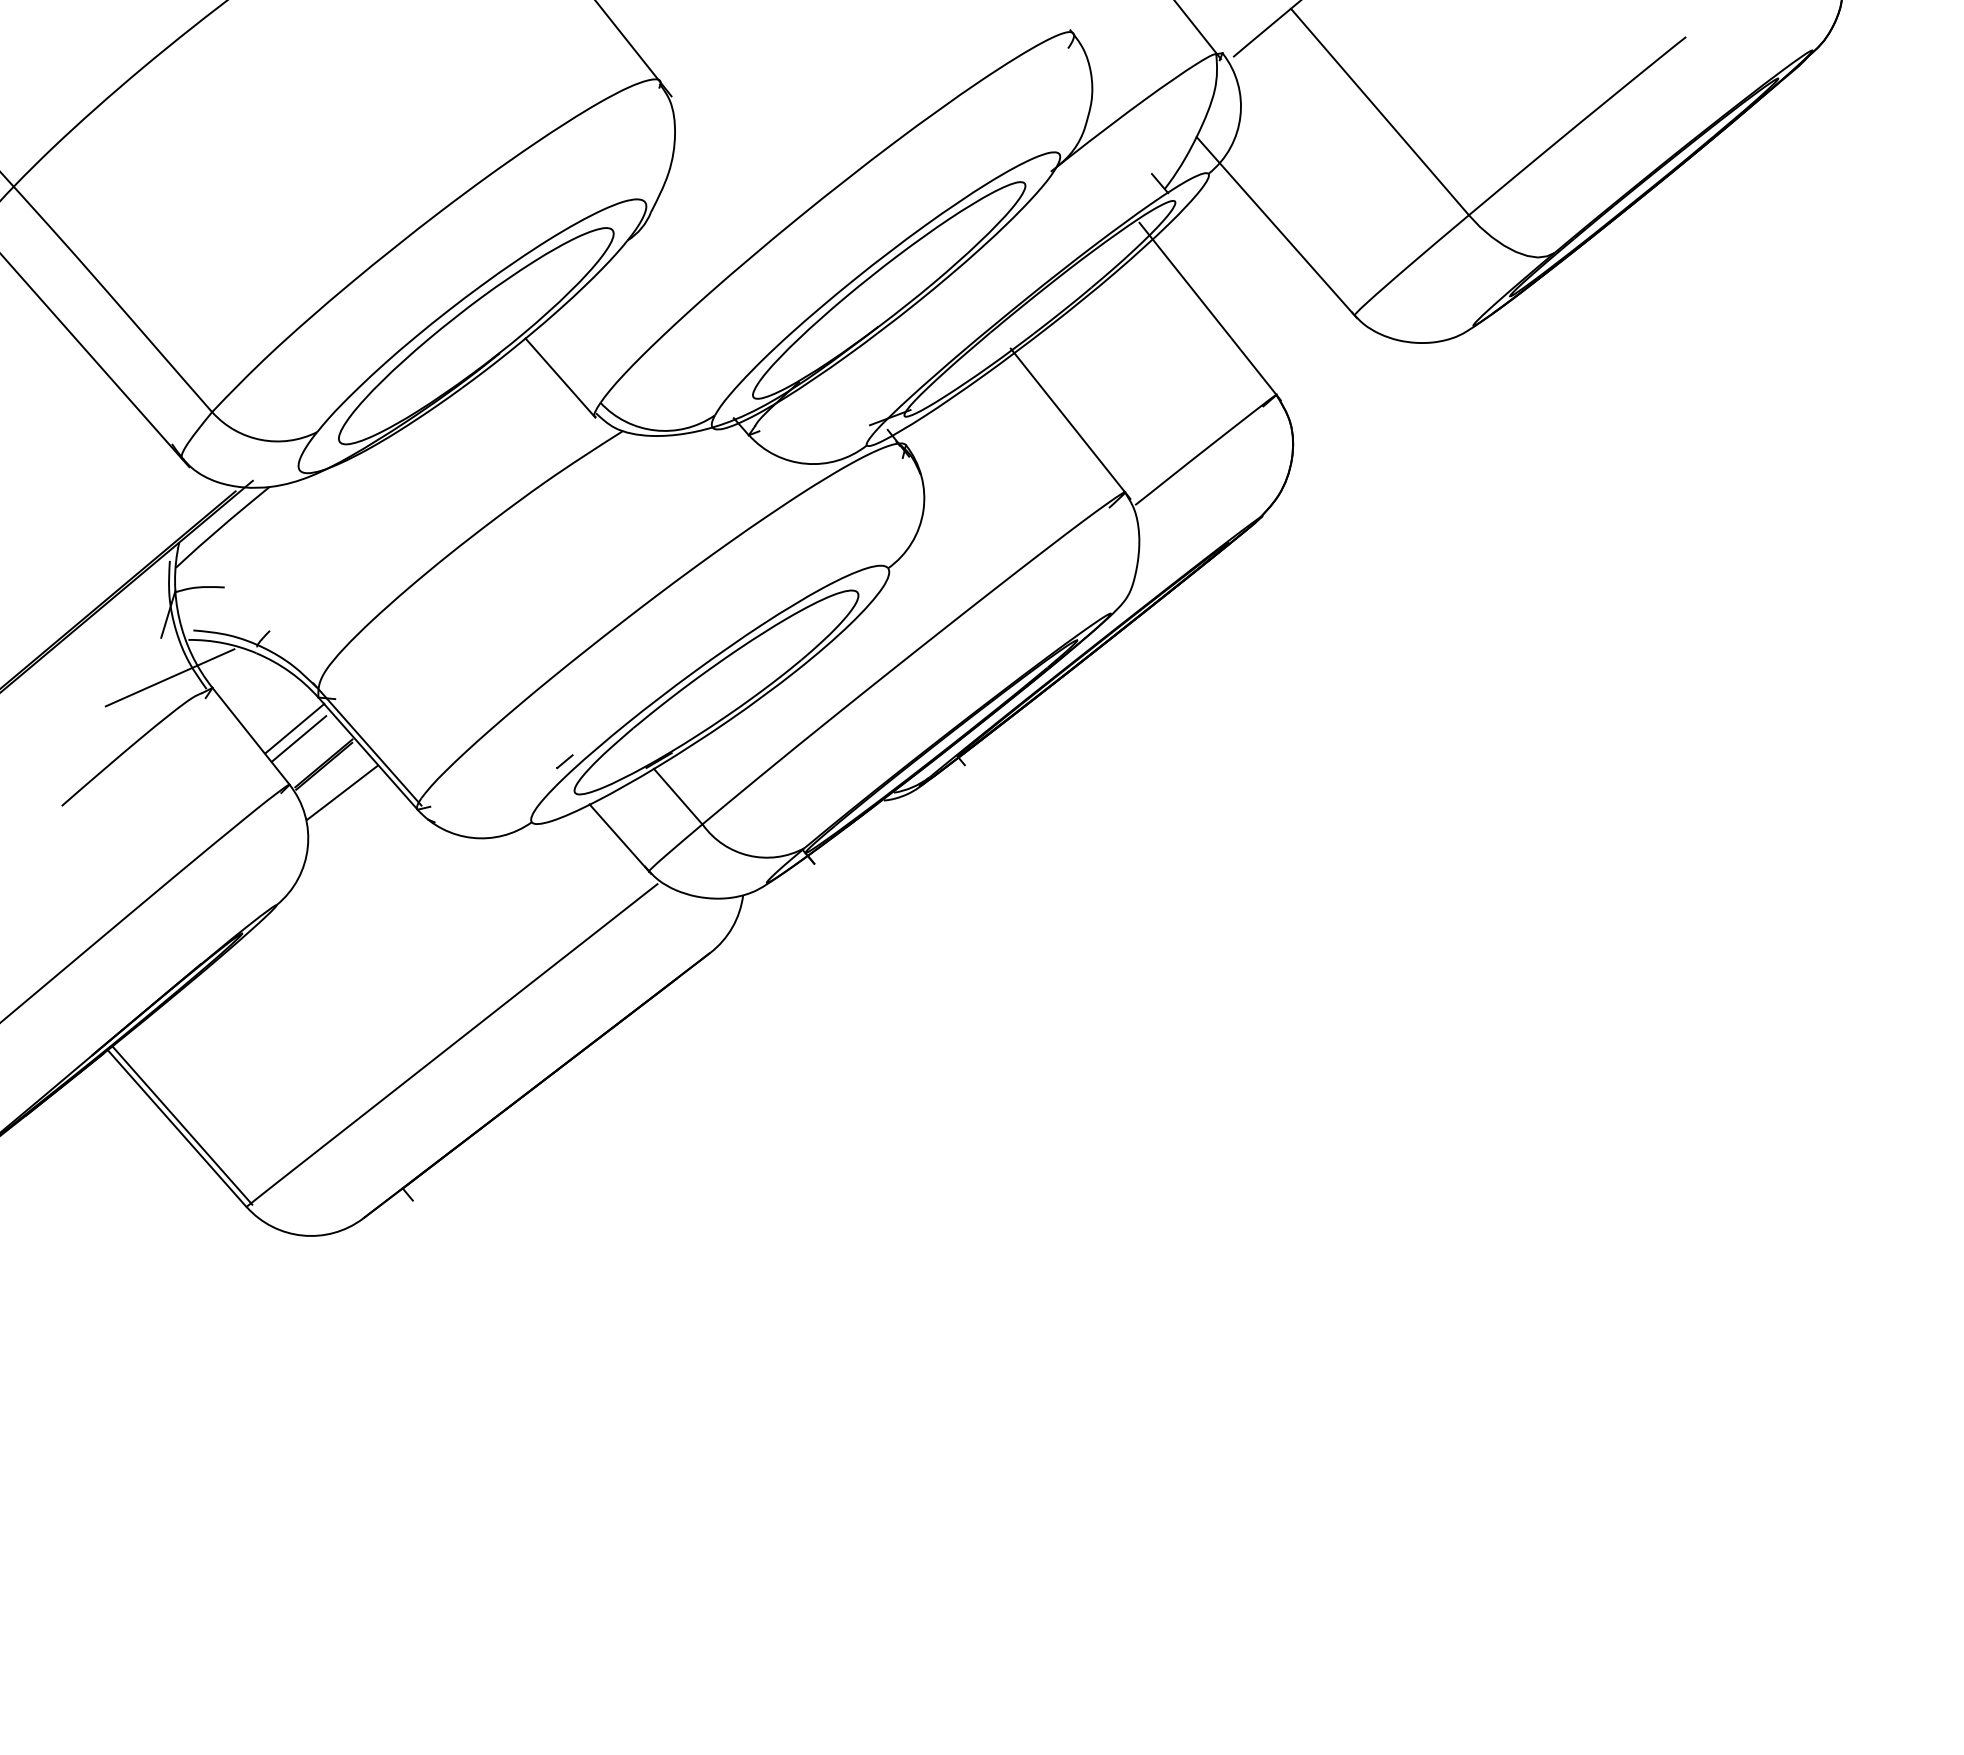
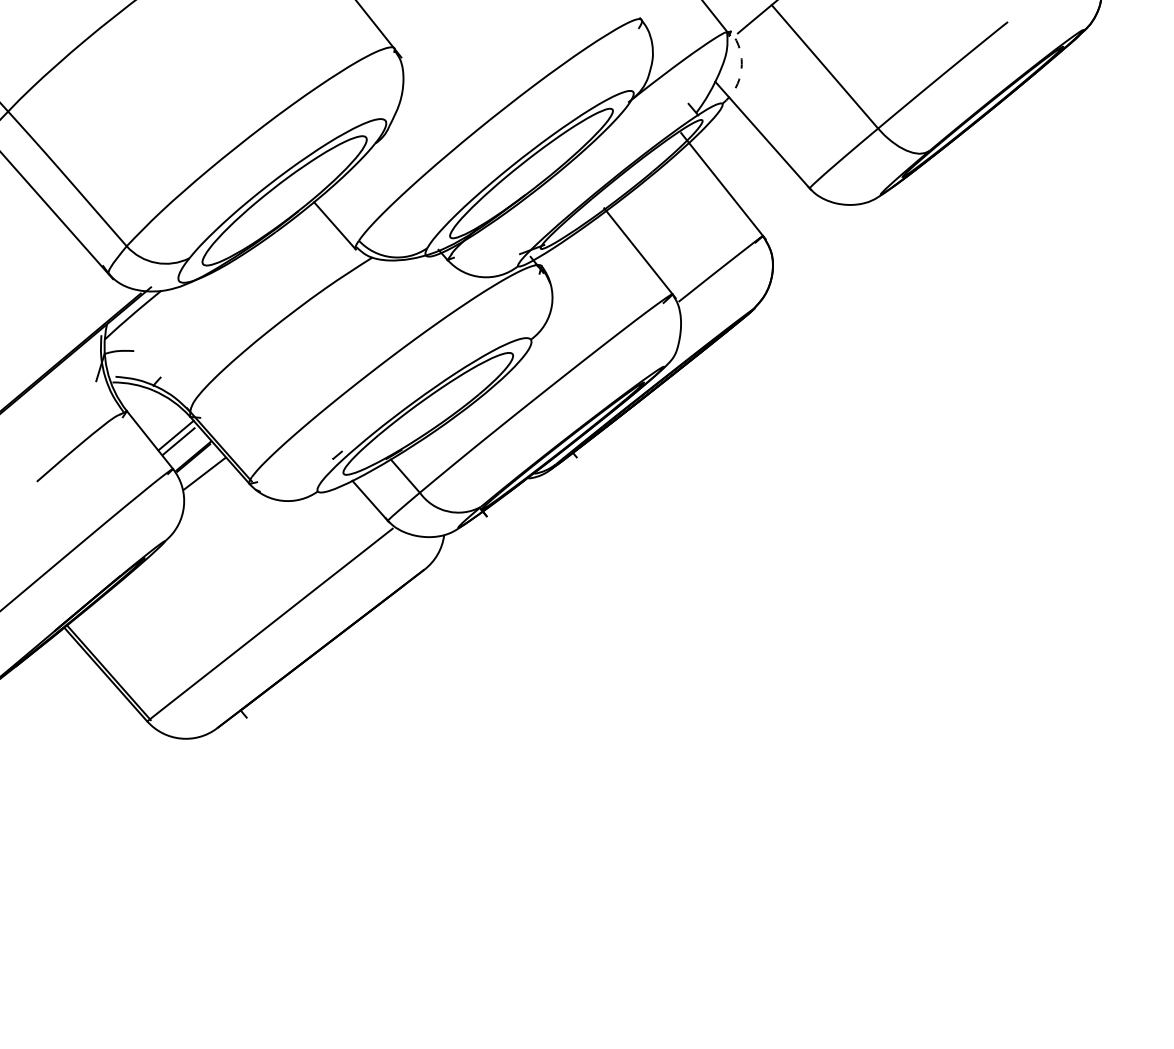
arc: (1240, 116) -> (741, 69), solid -> dashed
line: (169, 678) -> (101, 405), removed

